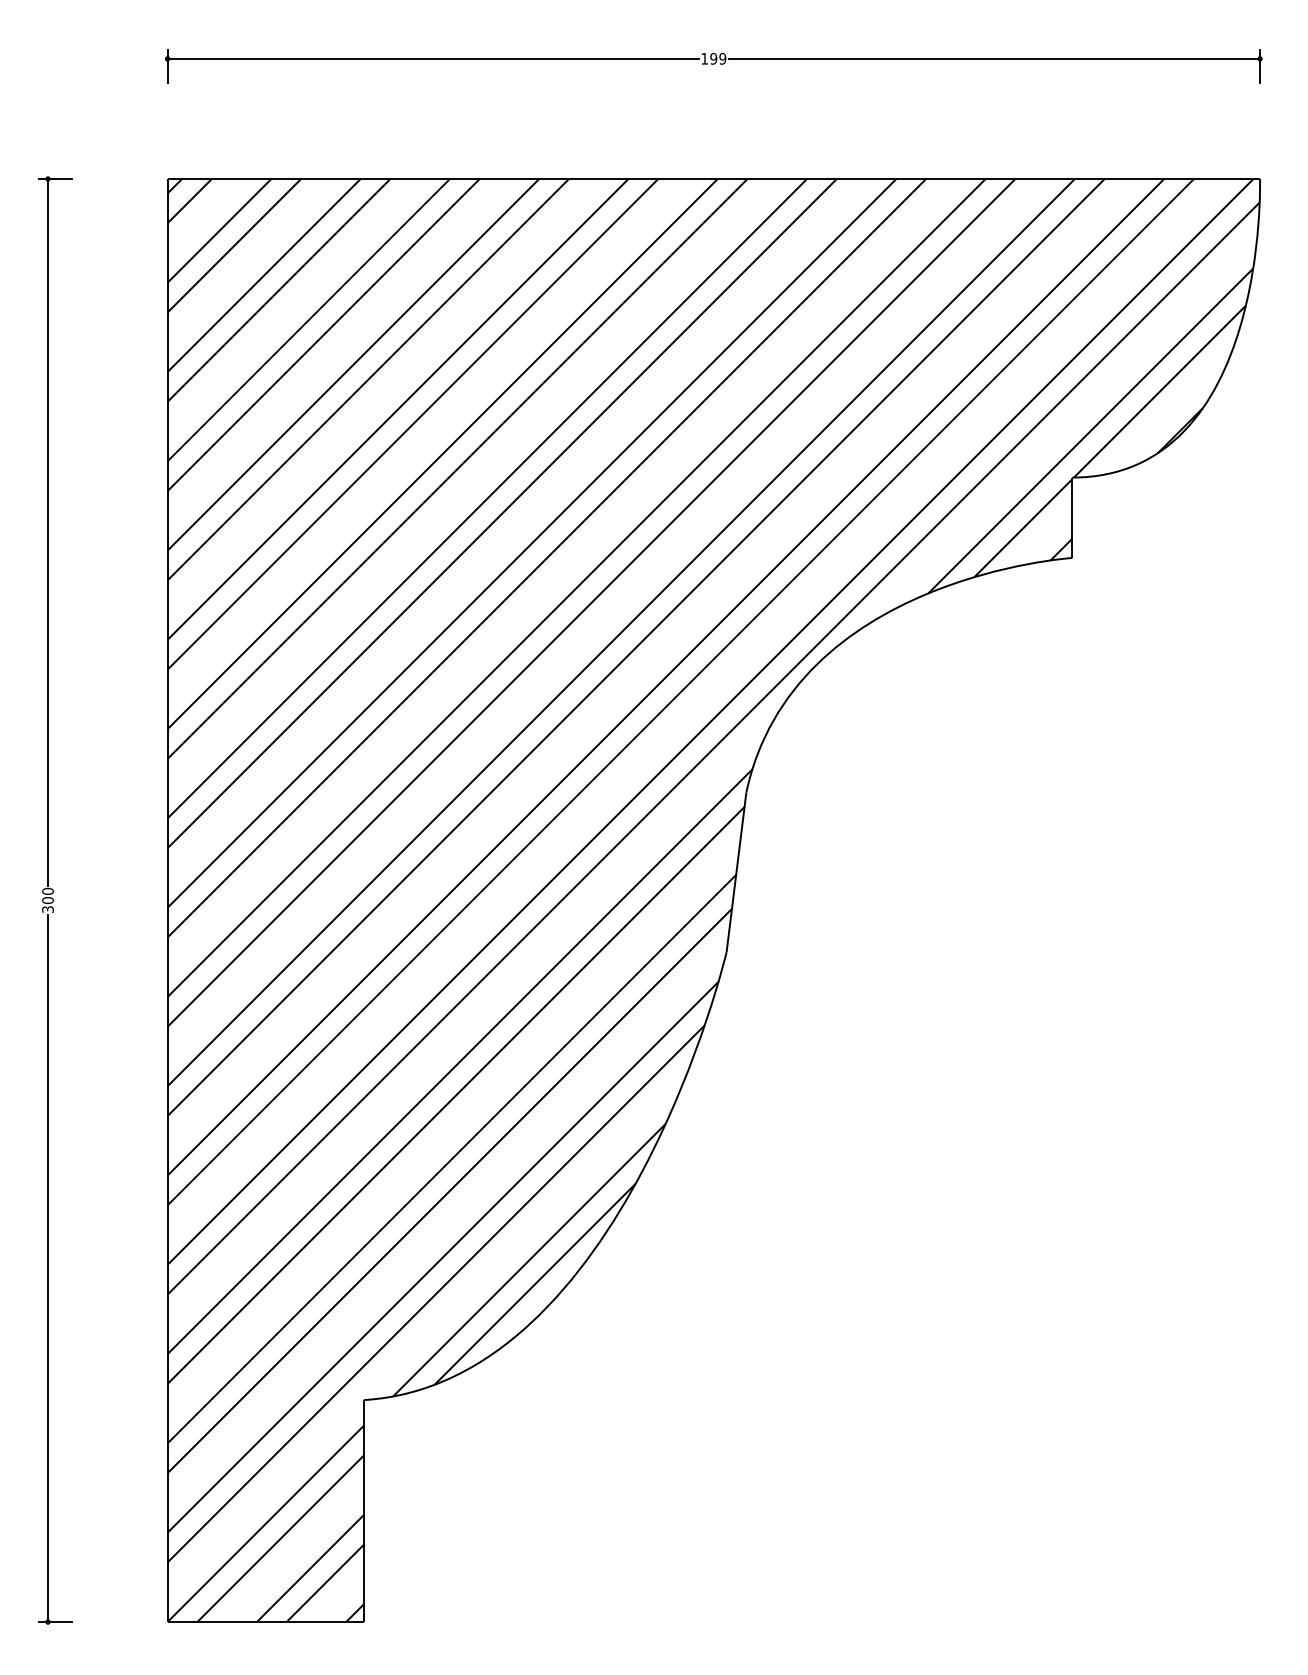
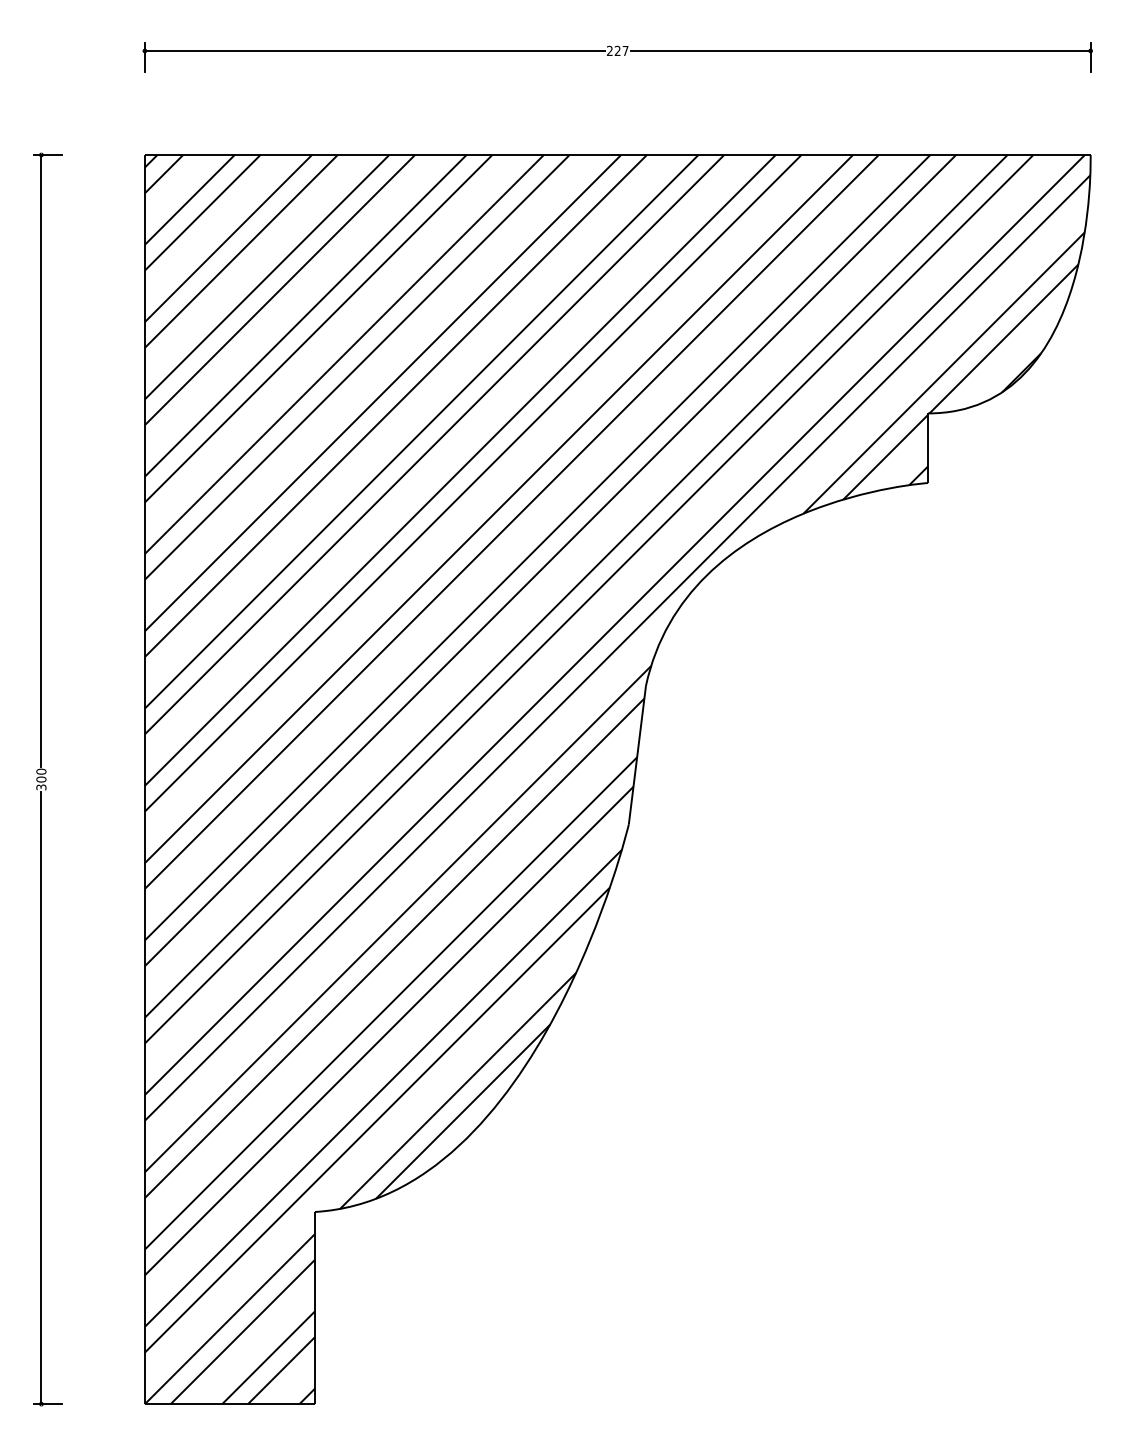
text: (713, 58) -> (617, 50), 199 -> 227

